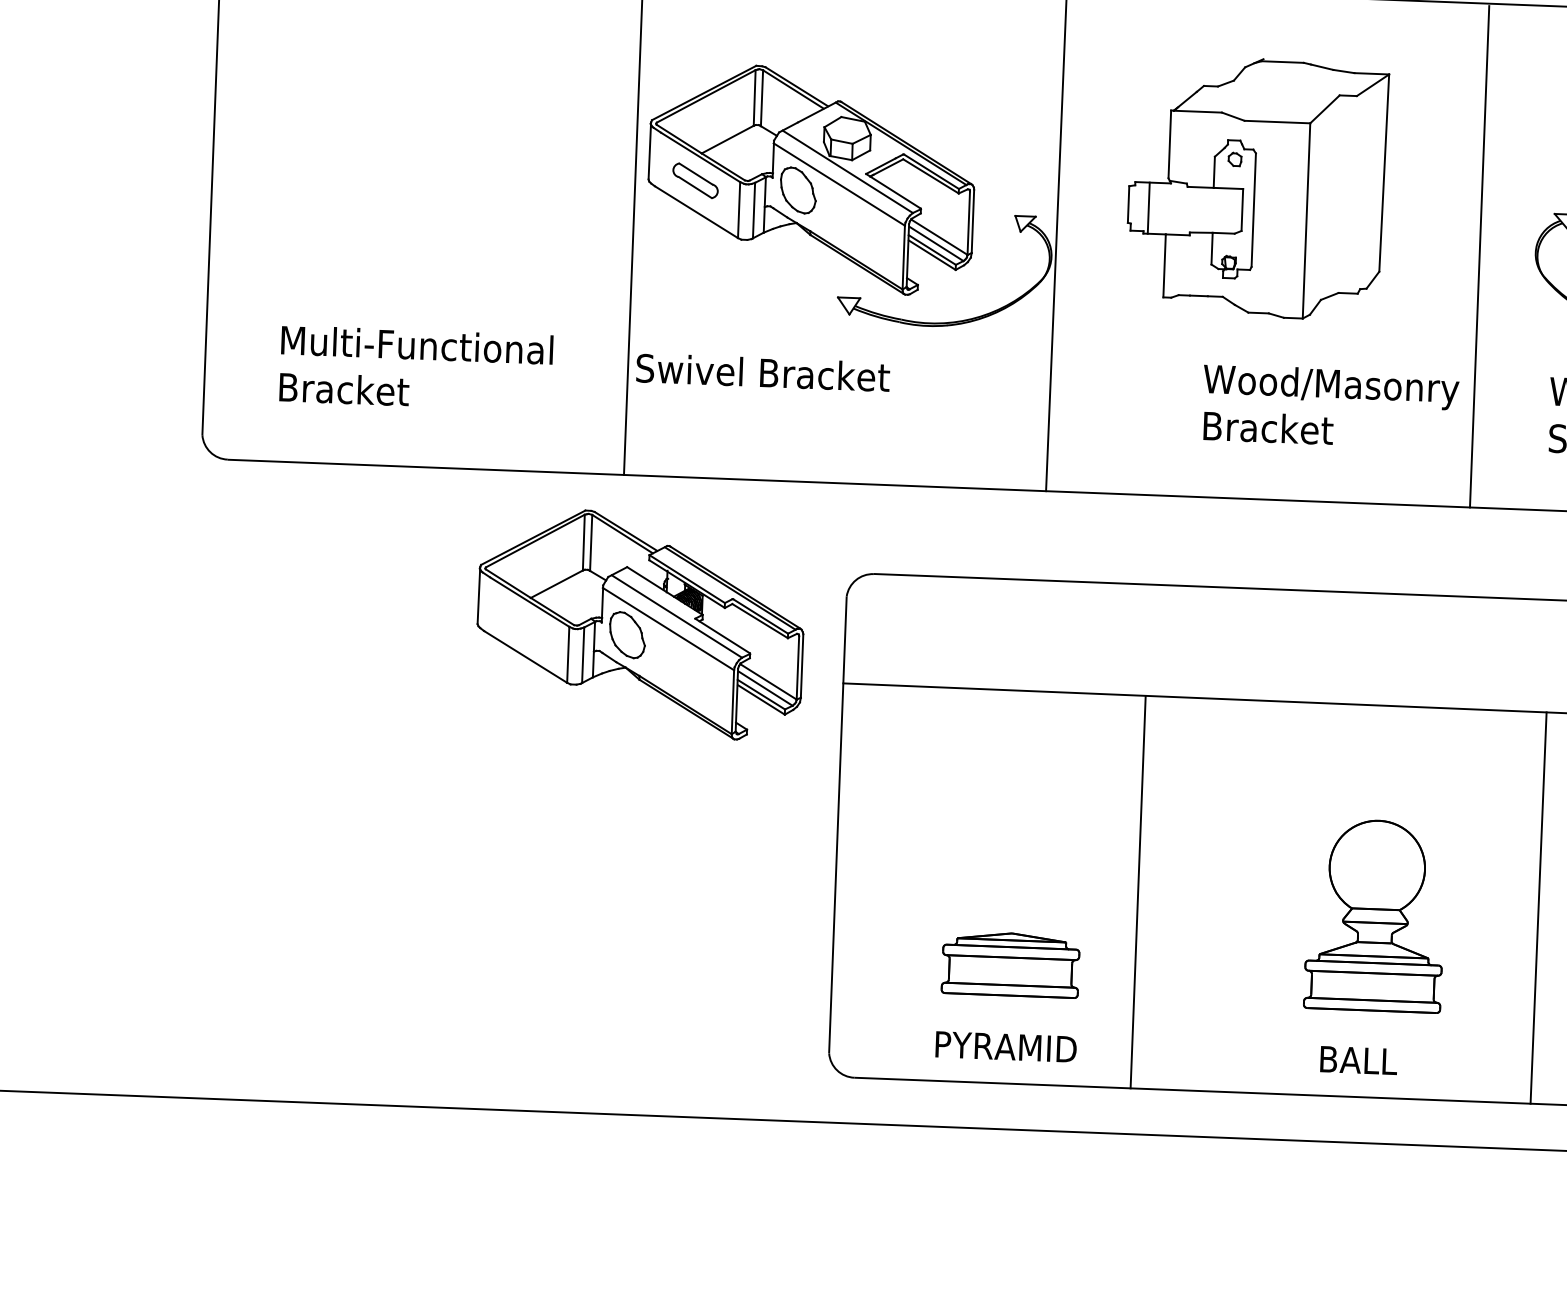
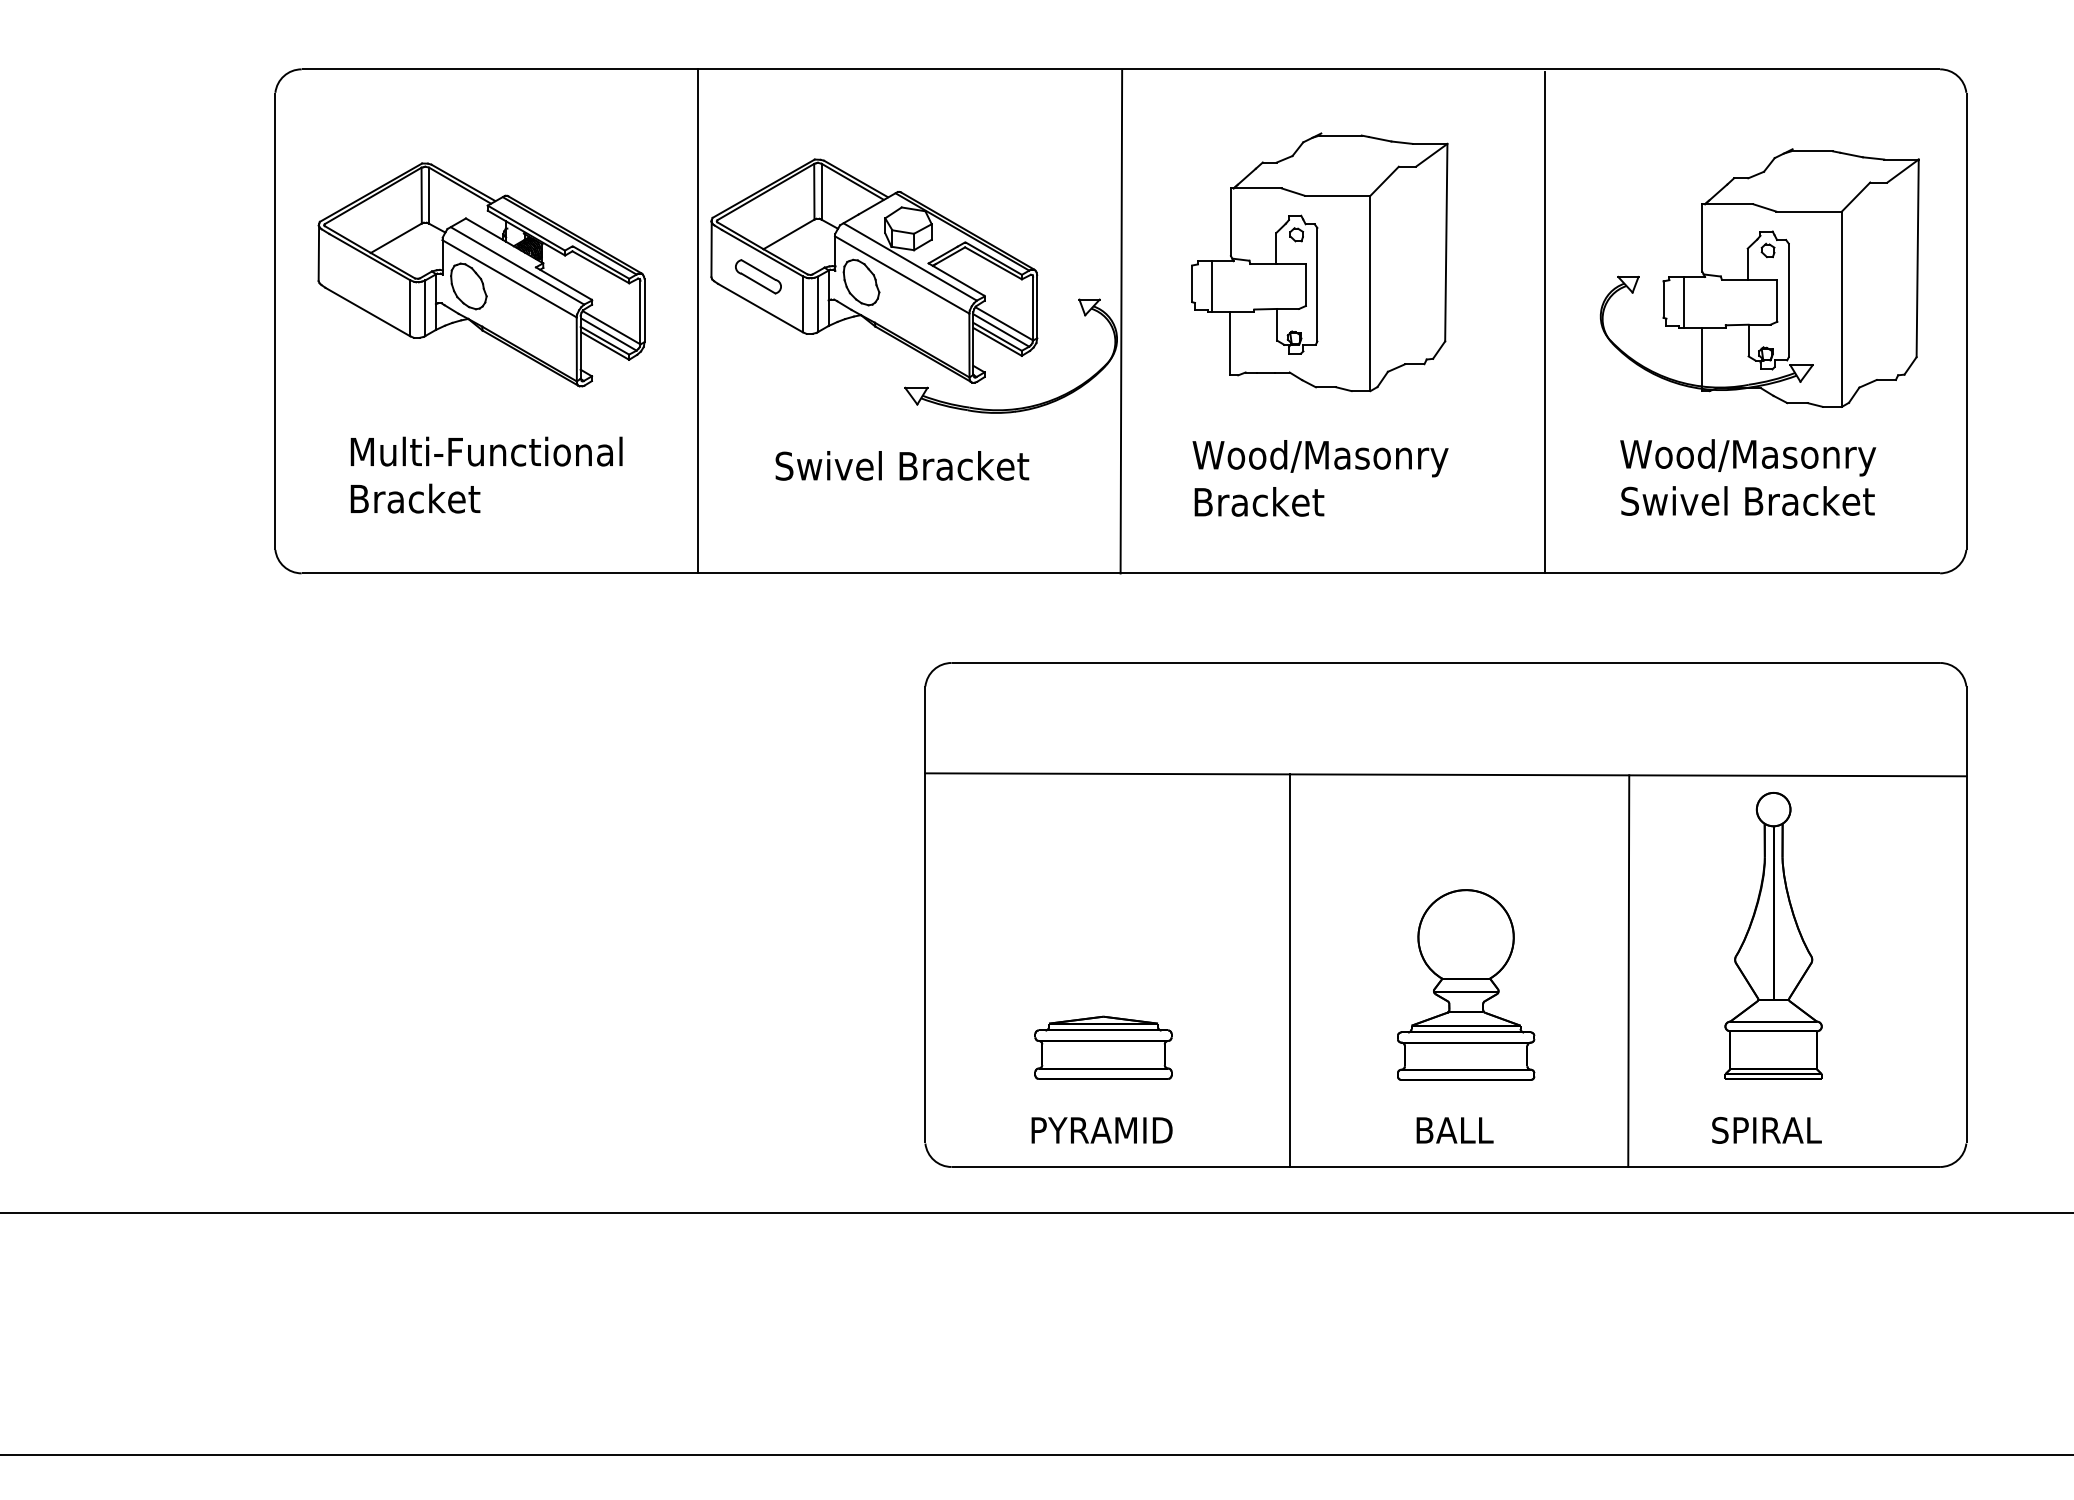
text: (763, 372) -> (902, 465), moved
text: (1330, 407) -> (1320, 478), moved
part: (640, 623) -> (481, 274), moved
line: (1138, 892) -> (1290, 970), moved

